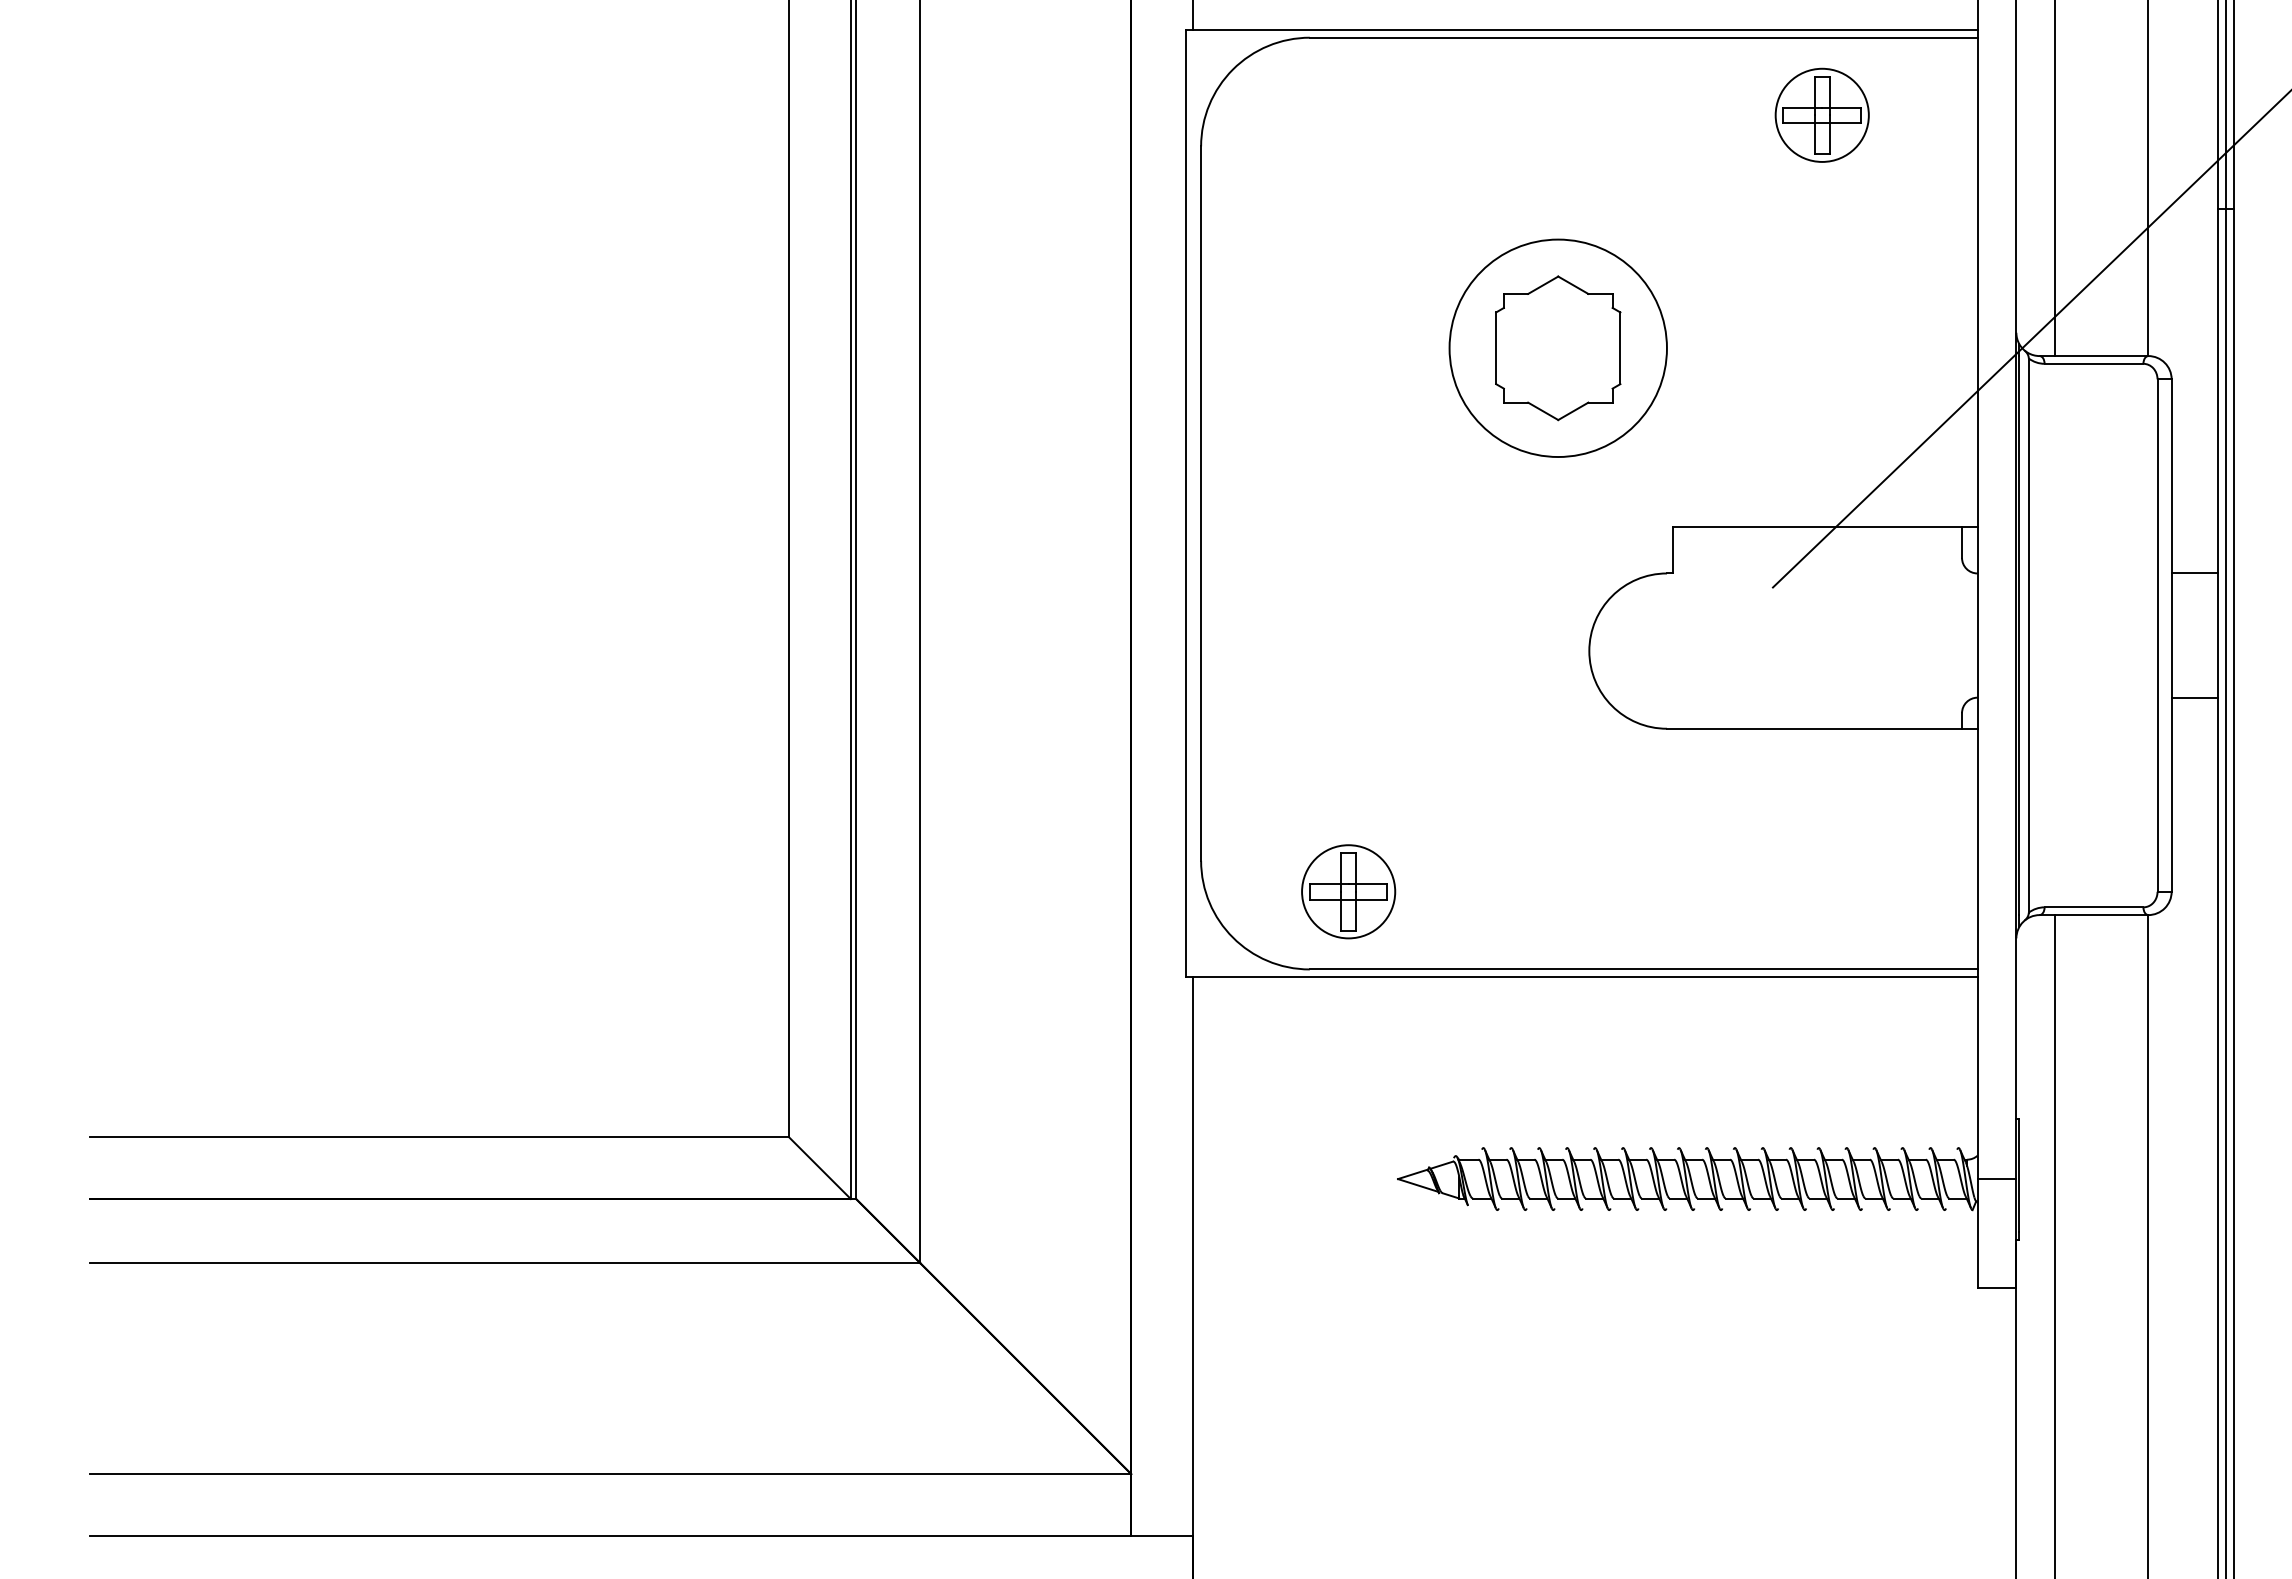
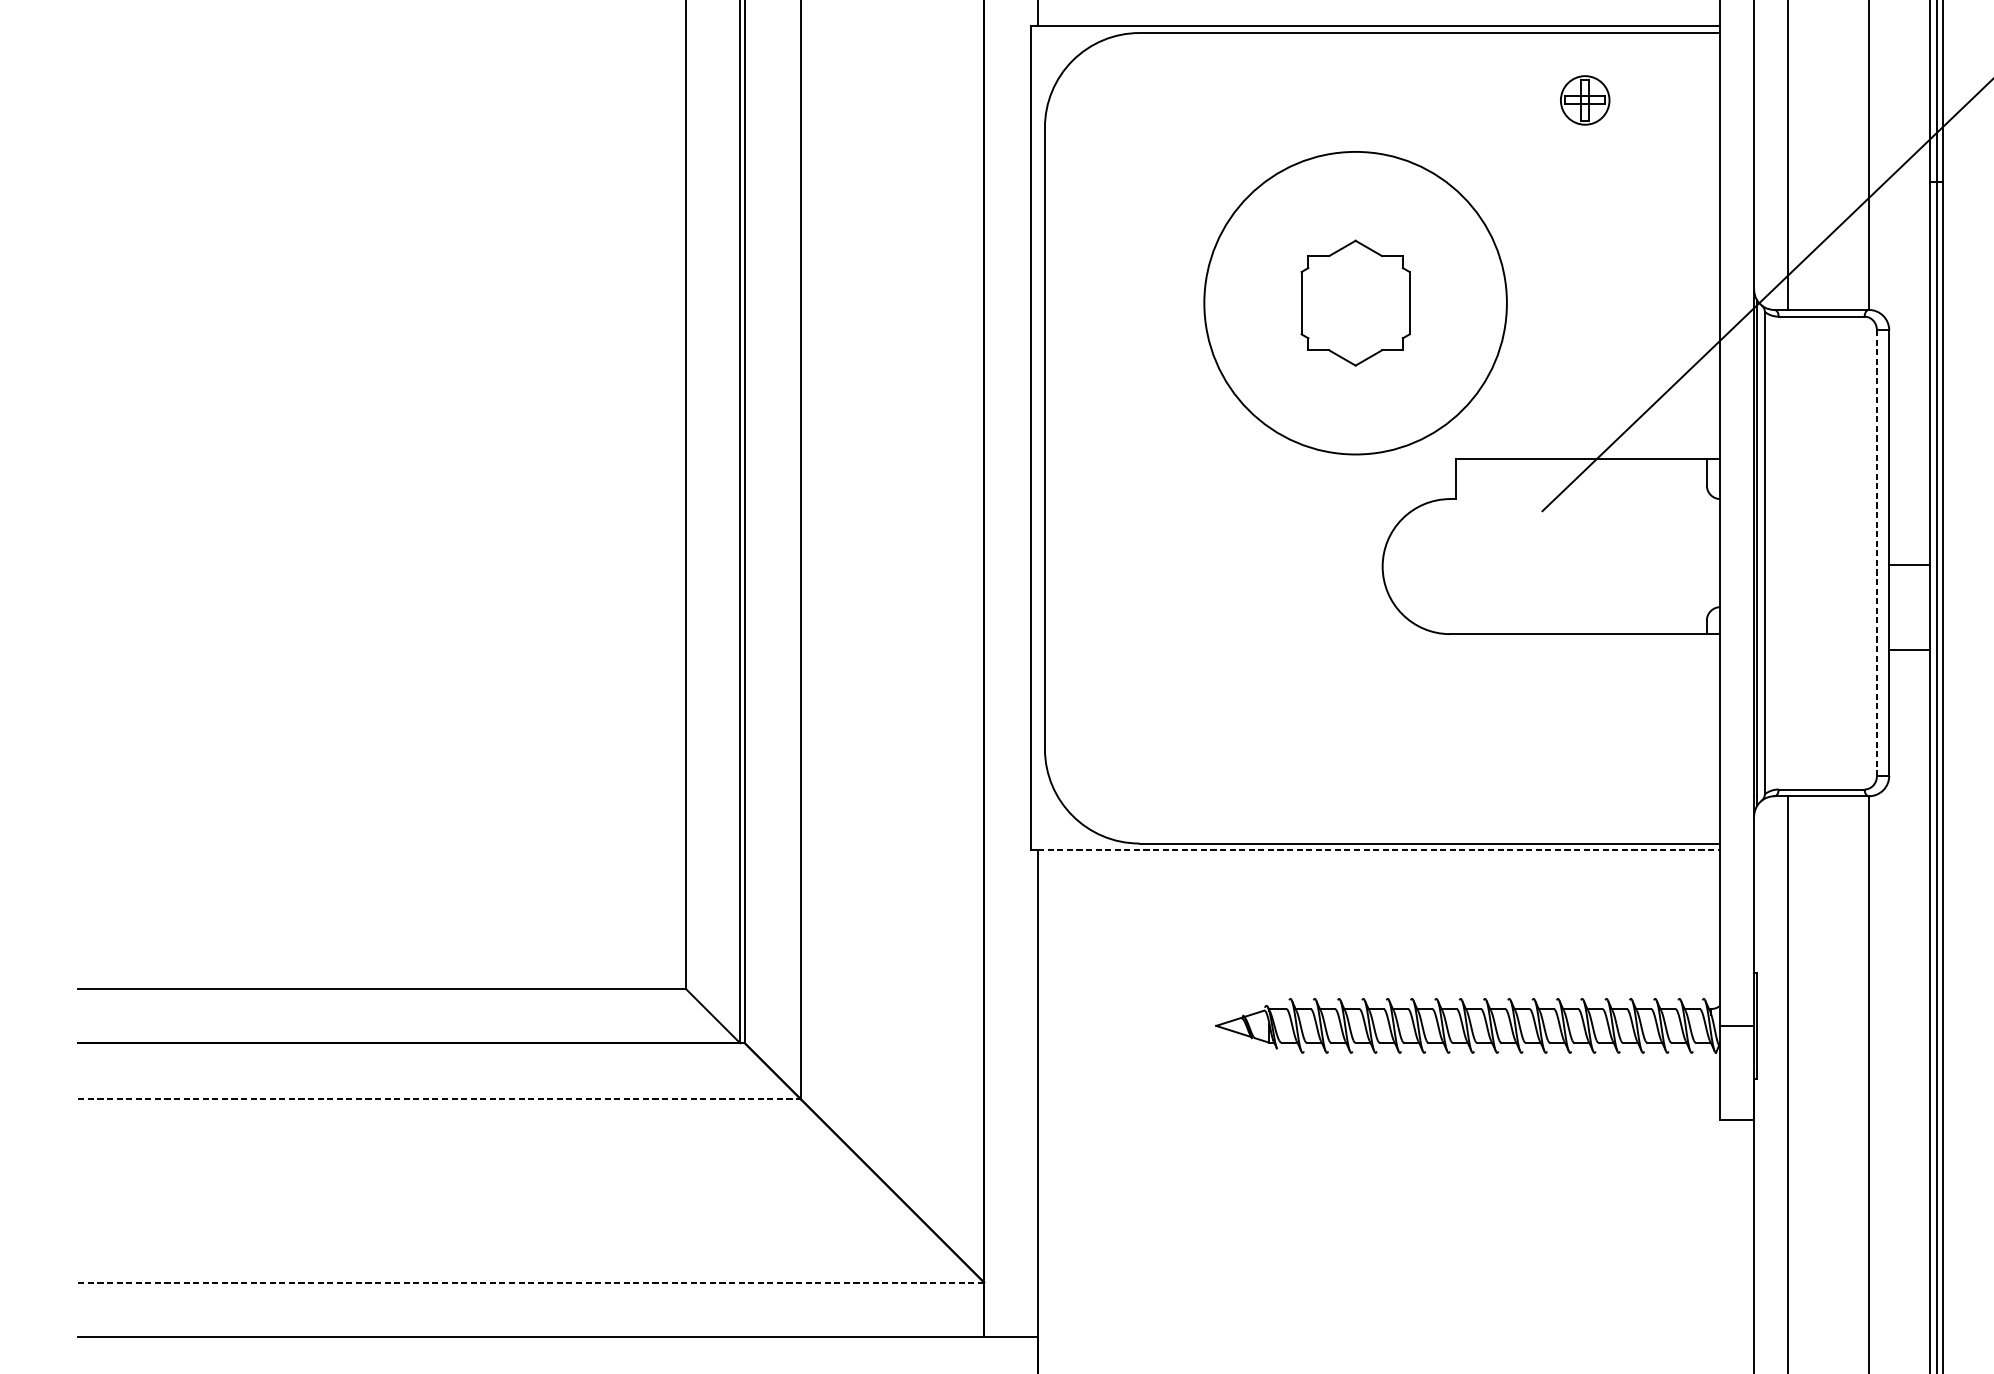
part: (1821, 114) -> (1584, 99), size x0.6
circle: (1557, 348) -> (1354, 303), size x1.6
line: (2194, 573) -> (1909, 565), moved
line: (2157, 636) -> (1876, 553), solid -> dashed
line: (2194, 697) -> (1909, 649), moved
part: (1348, 891) -> (1173, 775), removed
line: (1585, 977) -> (1379, 850), solid -> dashed
line: (505, 1263) -> (439, 1099), solid -> dashed
line: (610, 1474) -> (531, 1282), solid -> dashed

